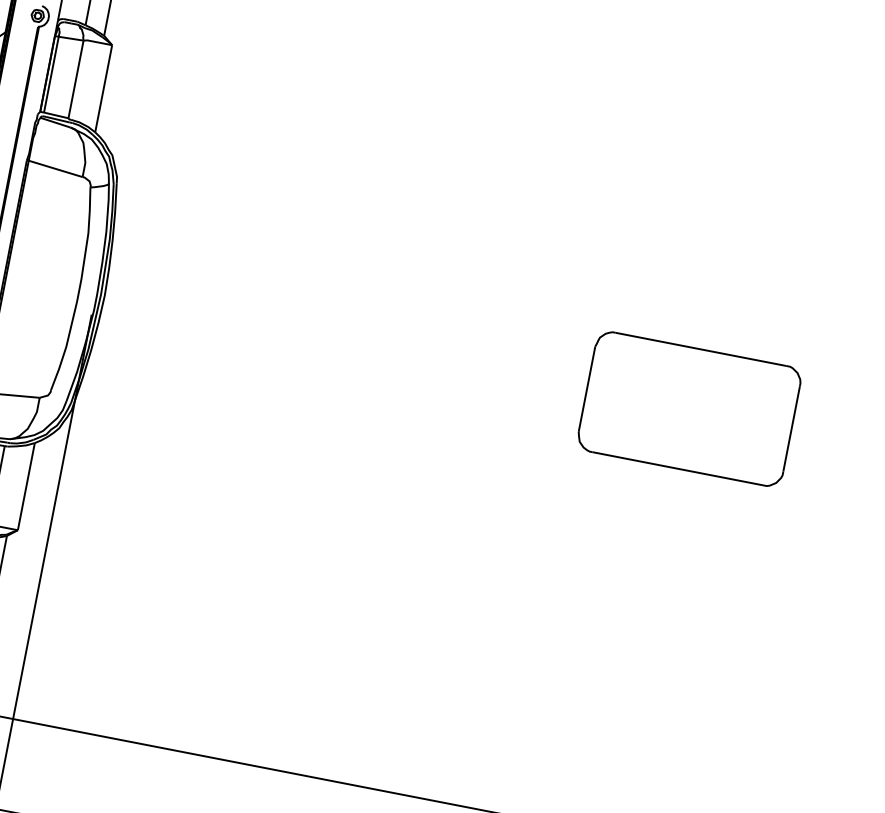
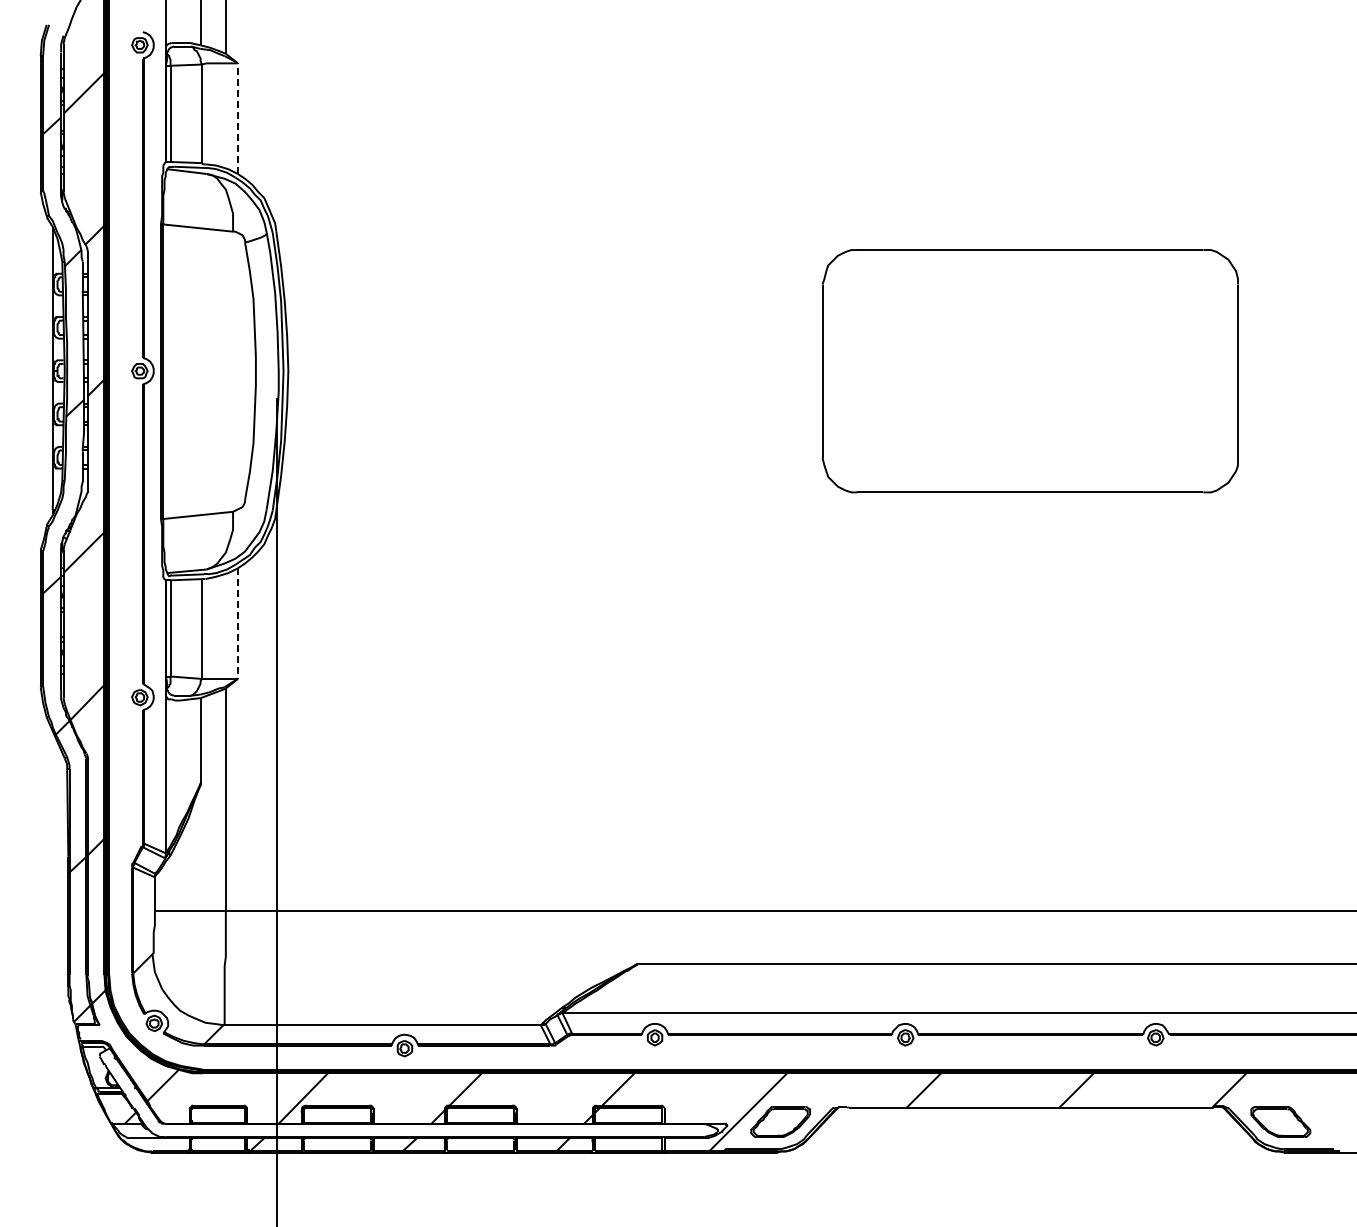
line: (103, 88) -> (237, 118), solid -> dashed
part: (688, 408) -> (1029, 370), size x1.6
line: (25, 487) -> (237, 624), solid -> dashed

